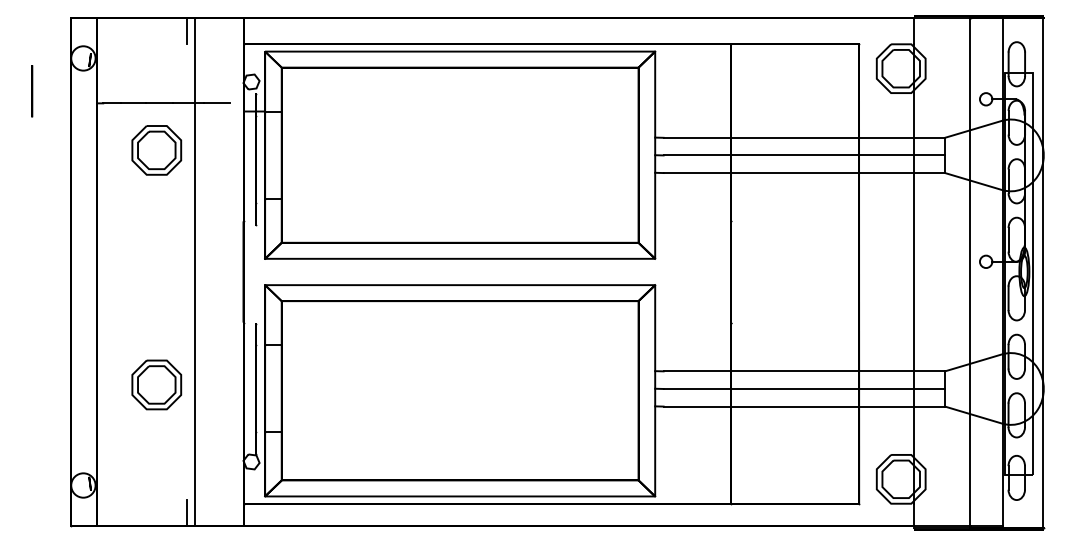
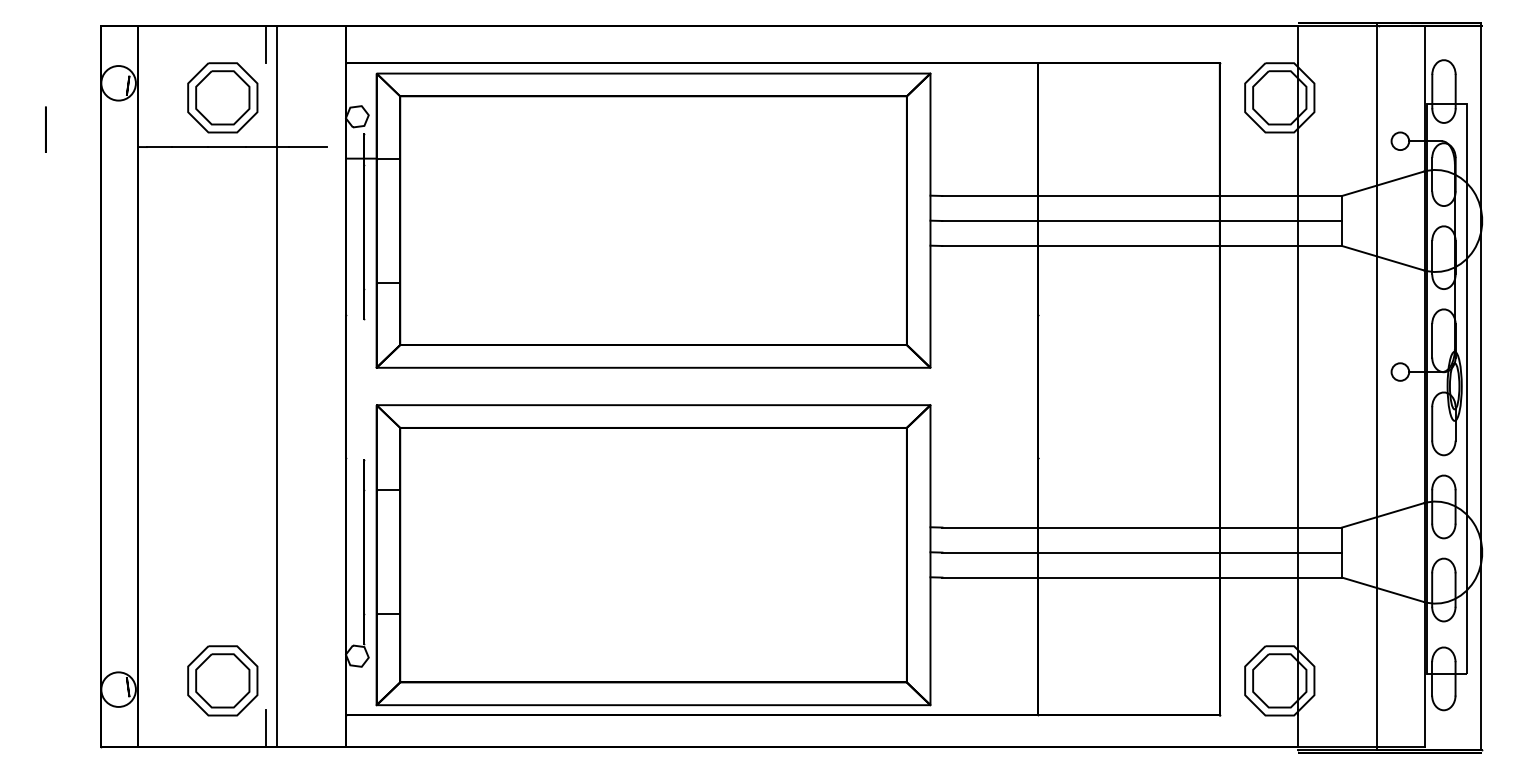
circle: (31, 90) -> (45, 129), size x0.62
part: (156, 150) -> (222, 97), moved
part: (156, 384) -> (222, 680), moved

